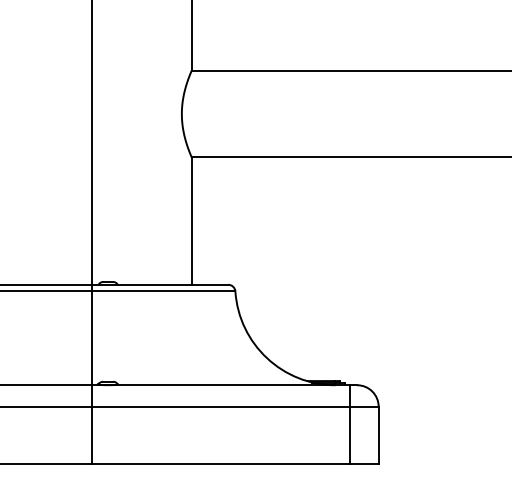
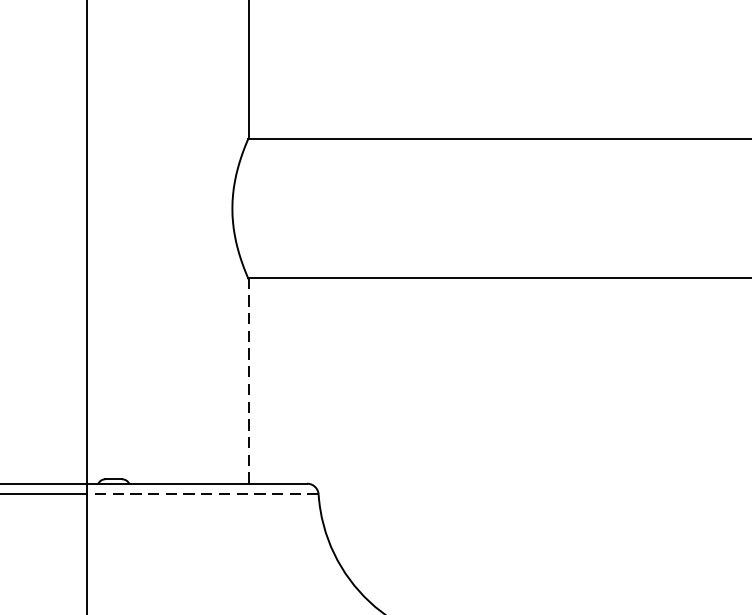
line: (191, 220) -> (247, 380), solid -> dashed
line: (163, 291) -> (202, 494), solid -> dashed

